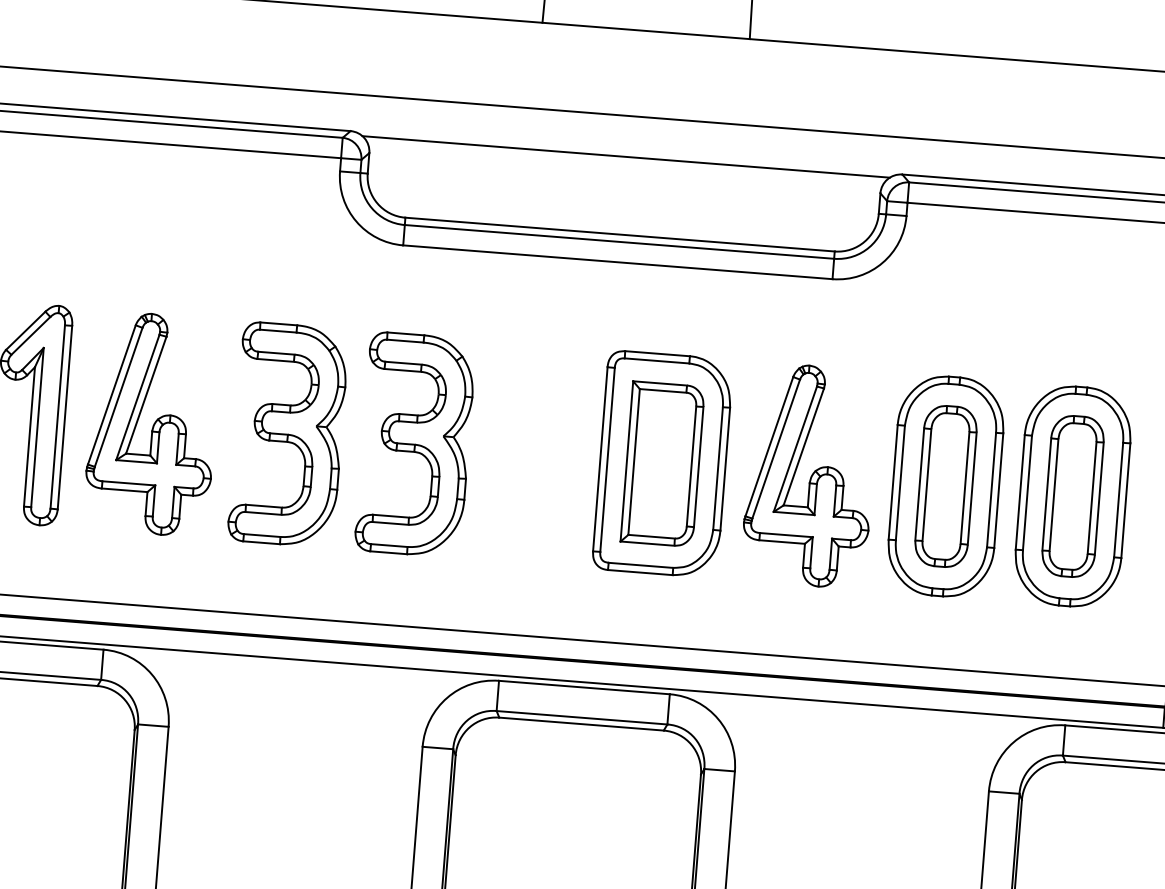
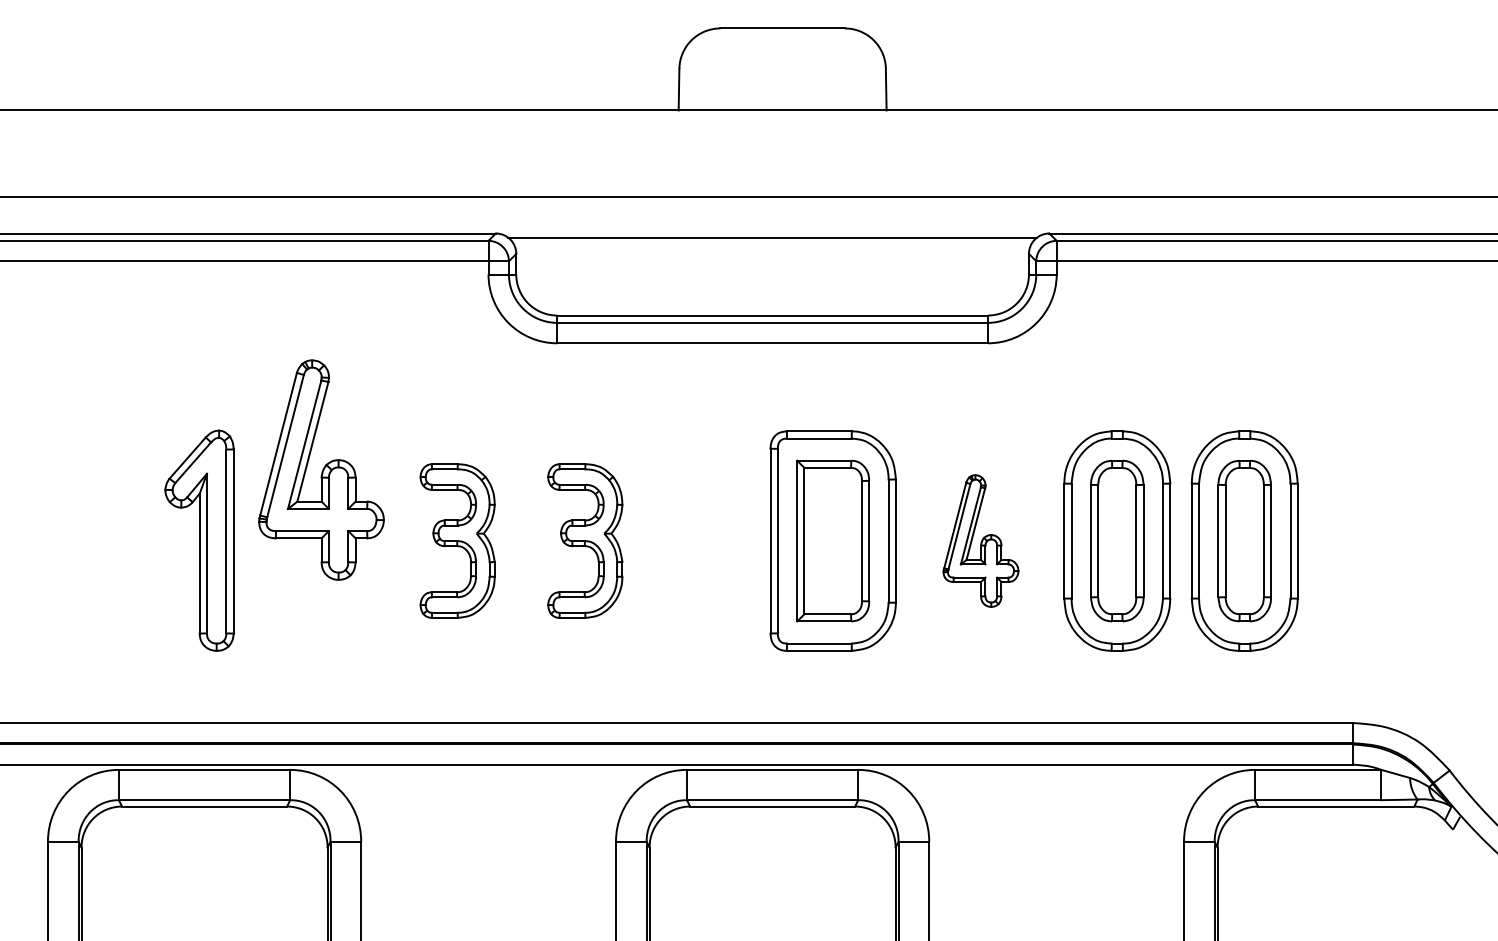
part: (152, 423) -> (321, 469), moved
part: (288, 434) -> (457, 540), size x0.7
part: (415, 444) -> (585, 540), size x0.7
part: (809, 475) -> (980, 540), size x0.6

